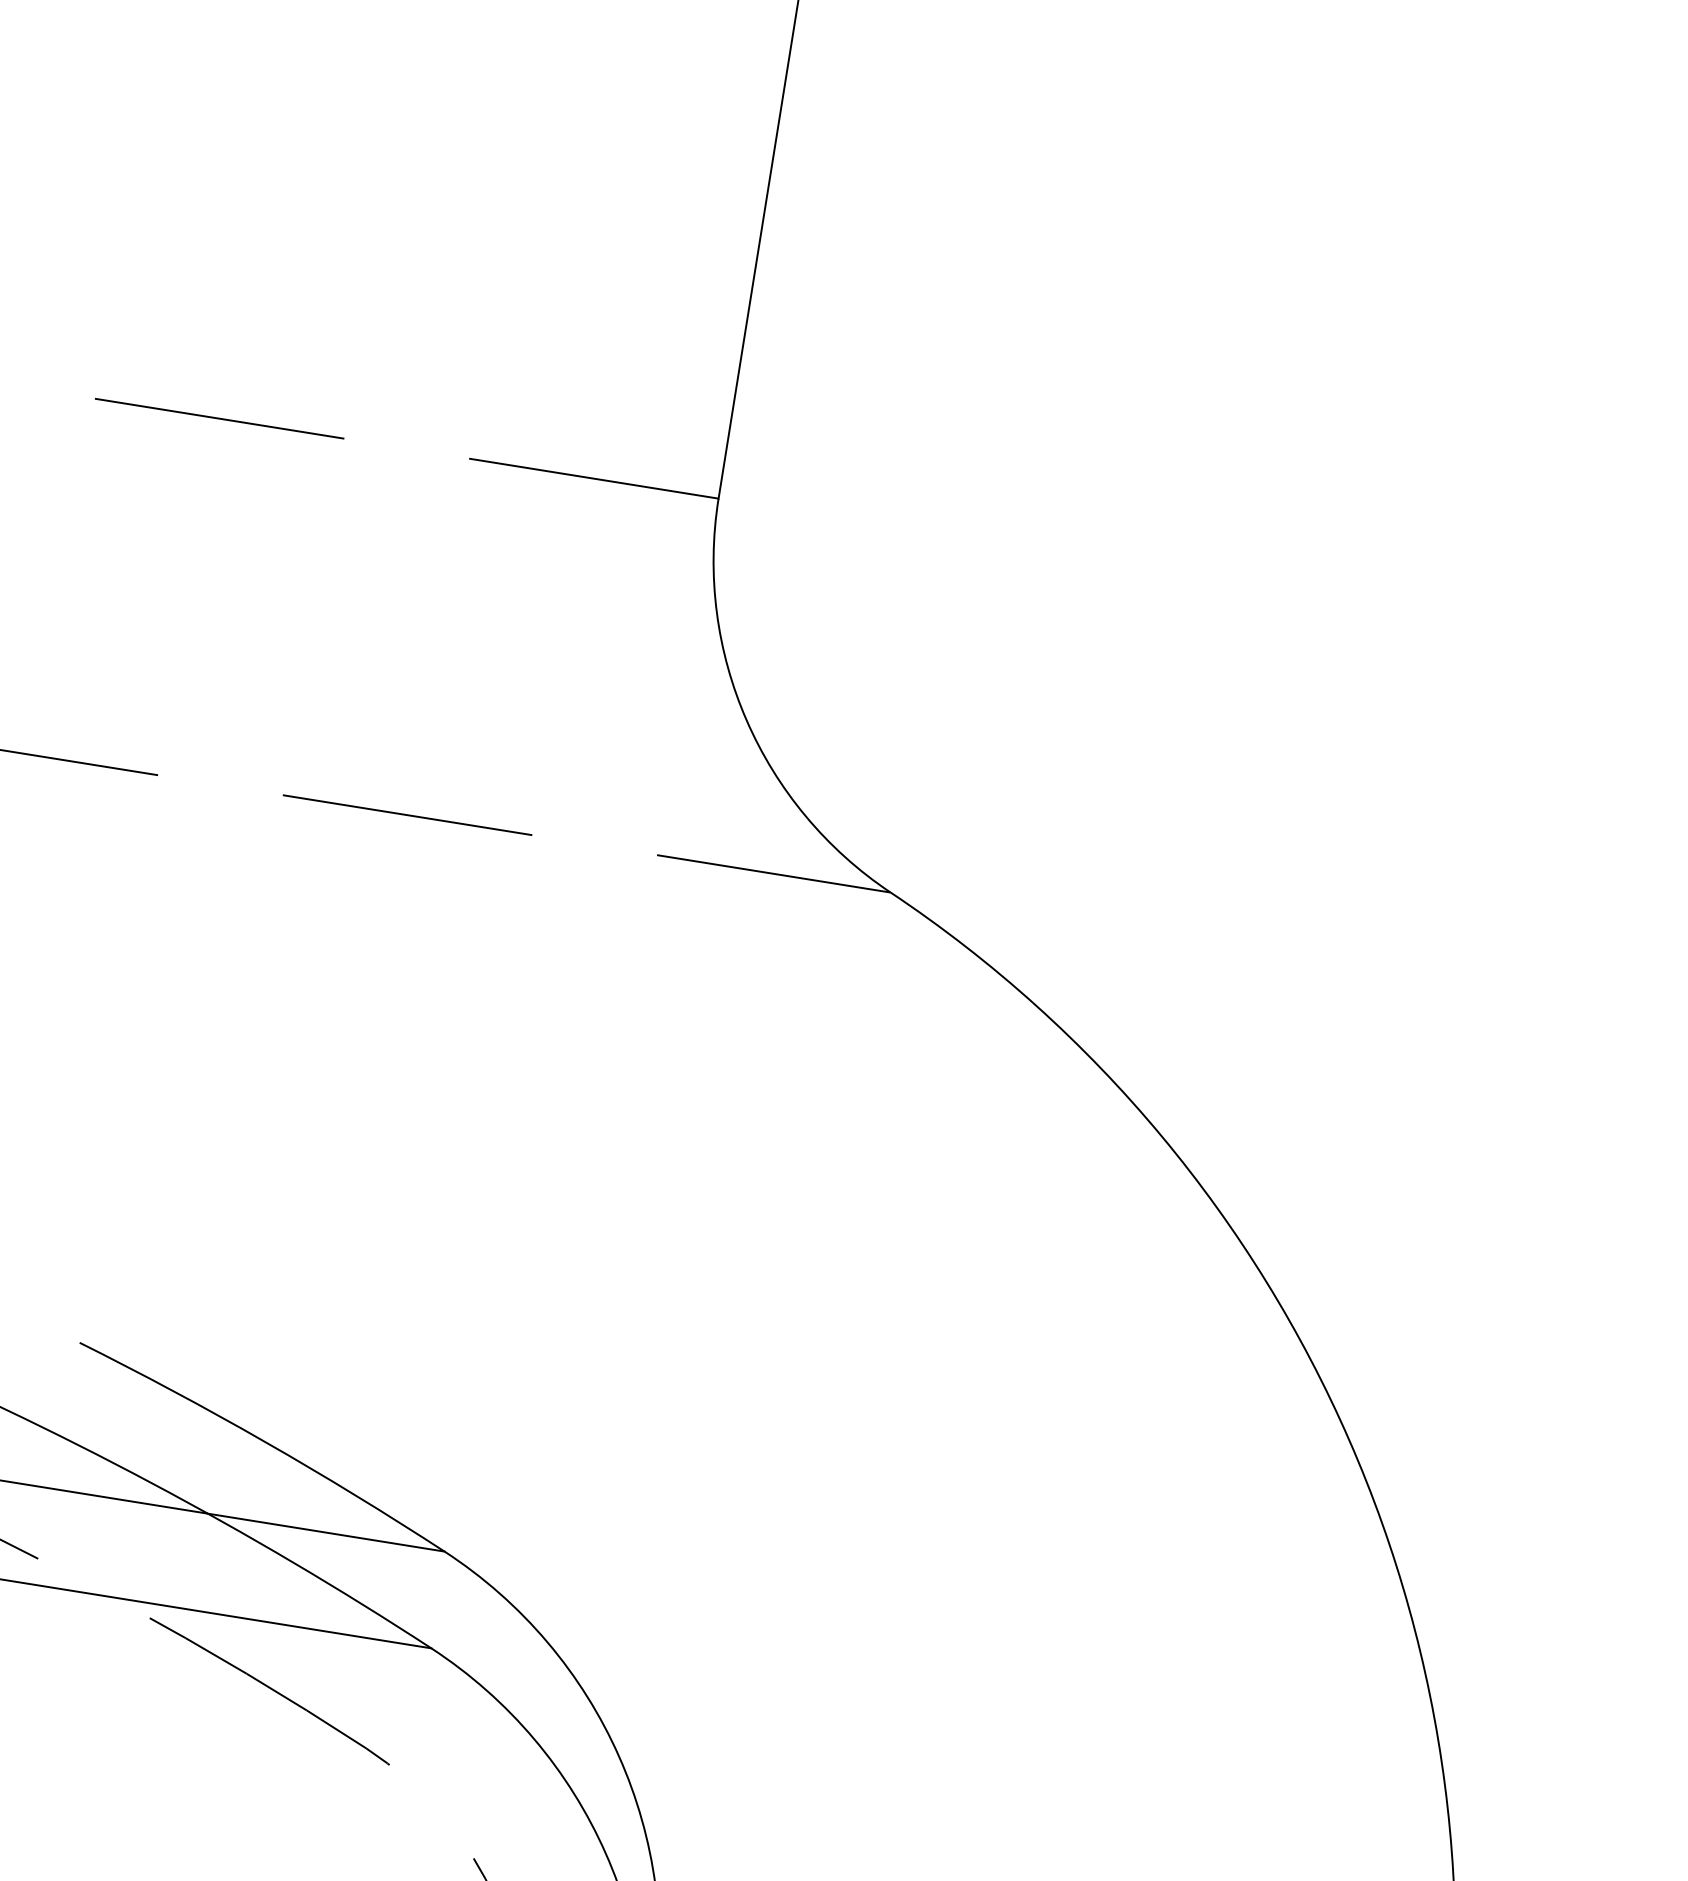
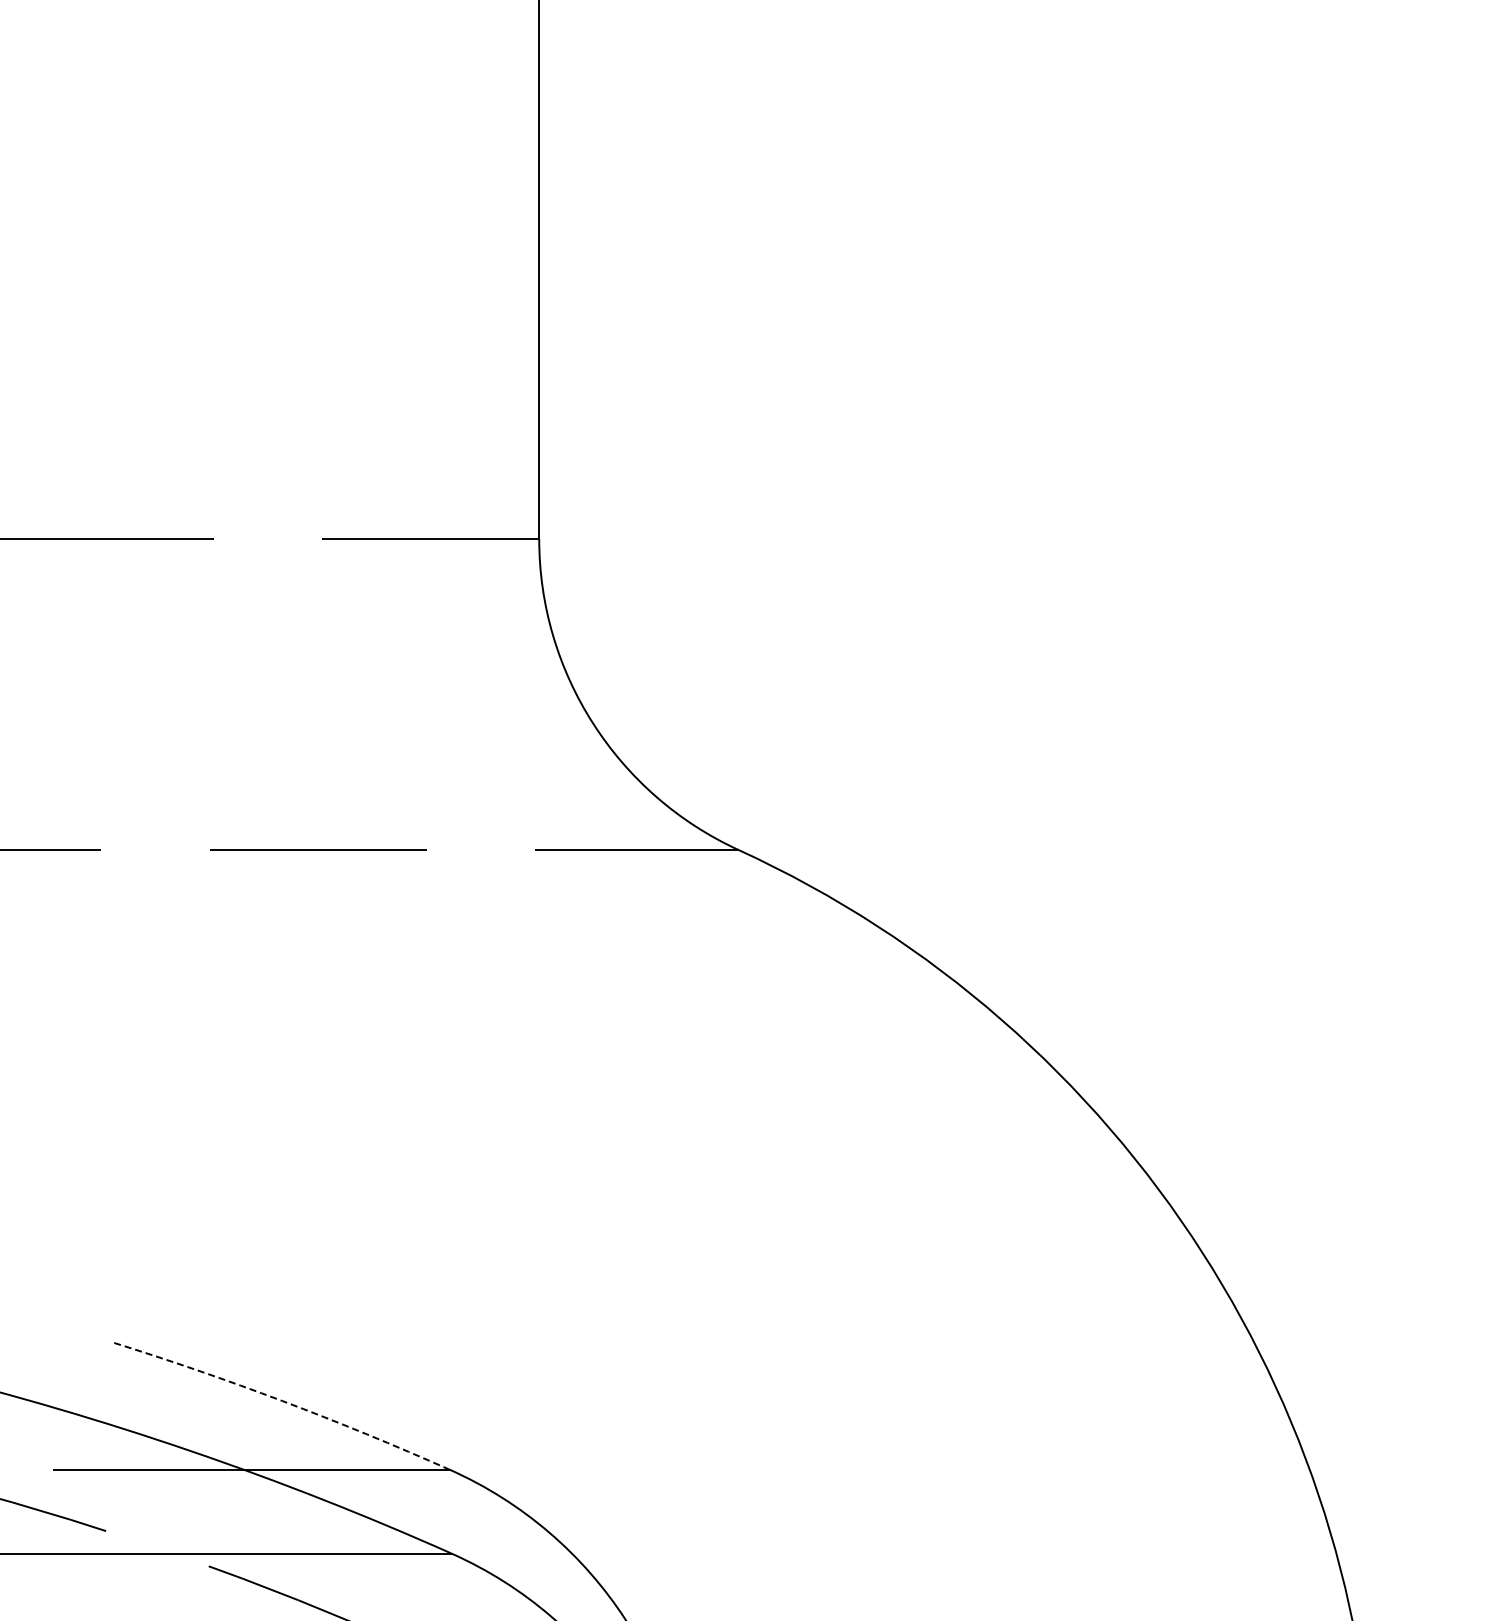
arc: (264, 1442) -> (282, 1401), solid -> dashed

